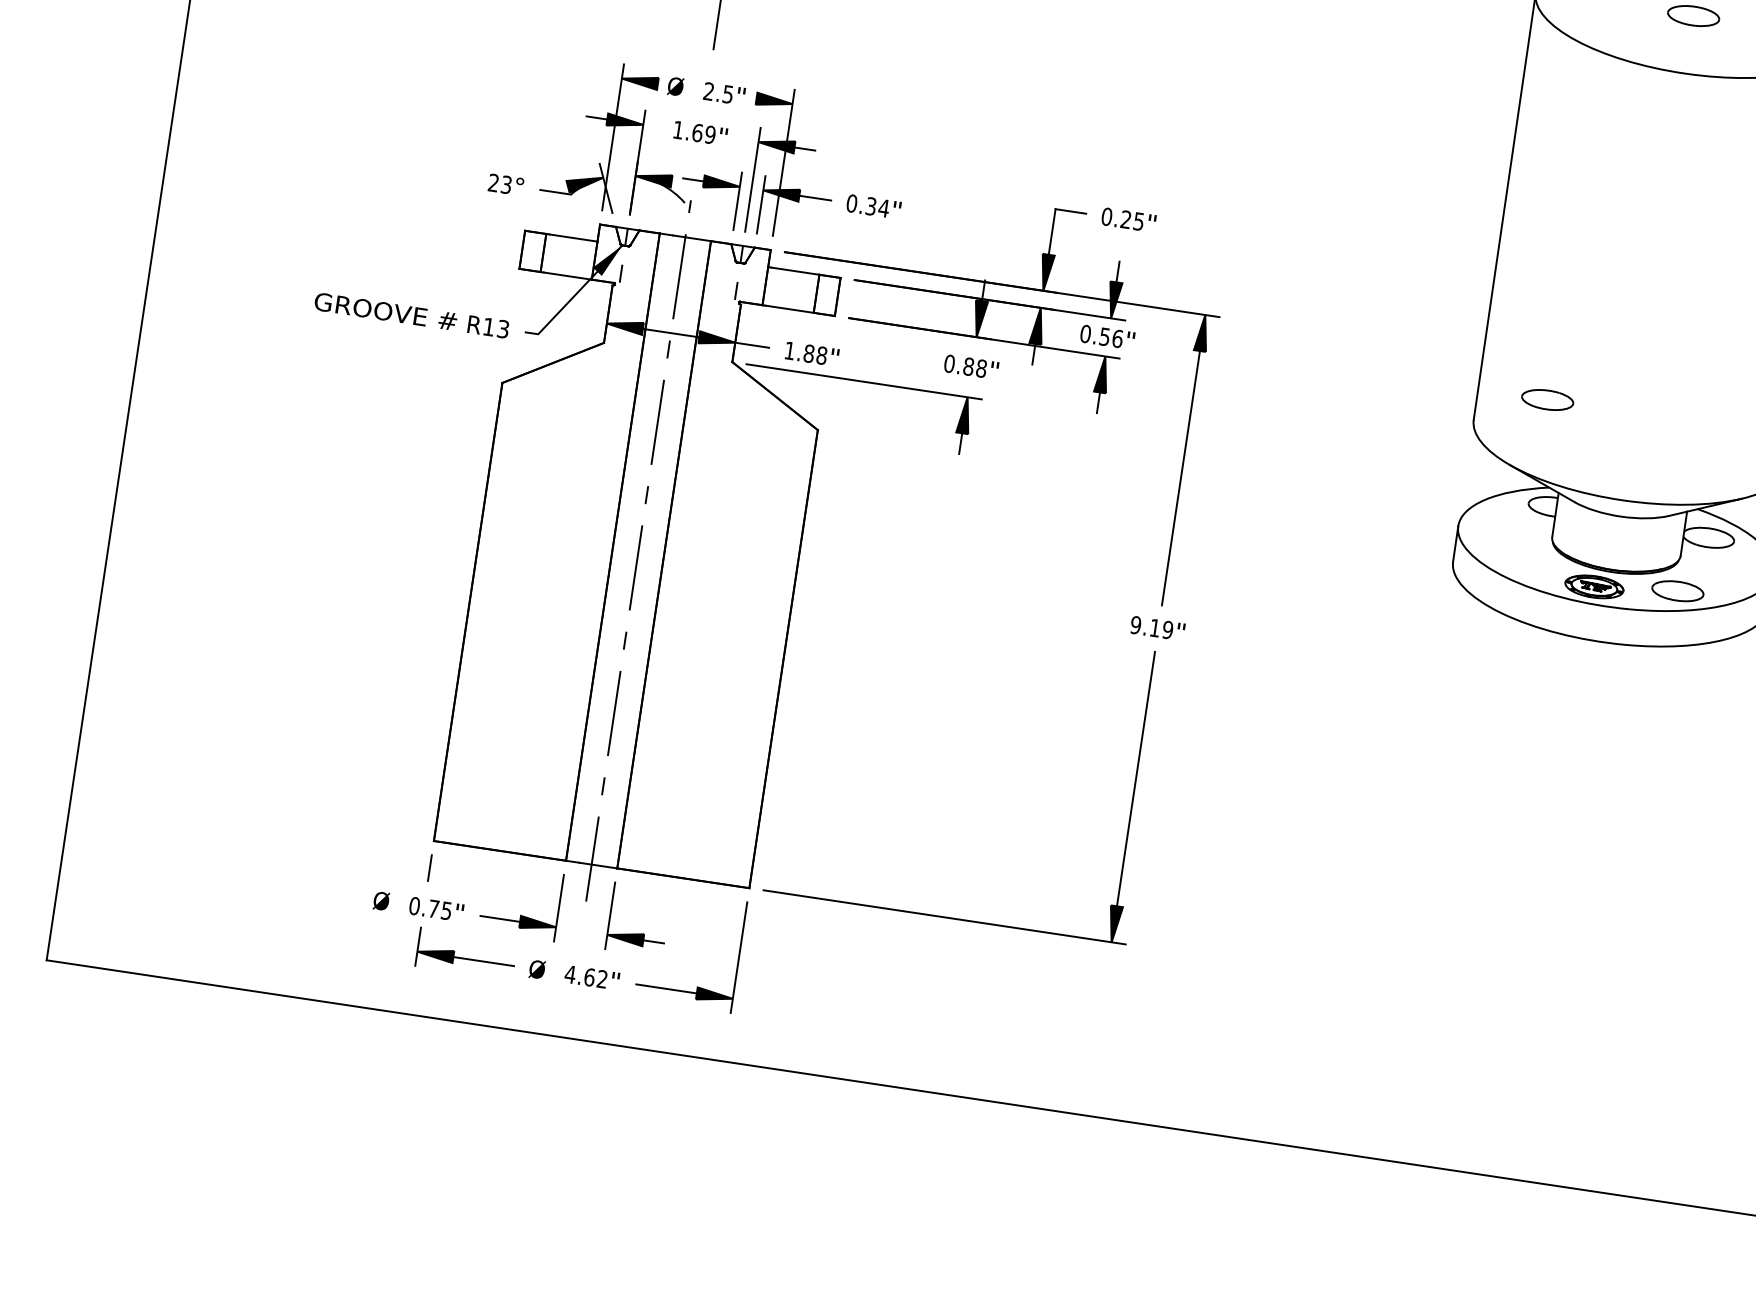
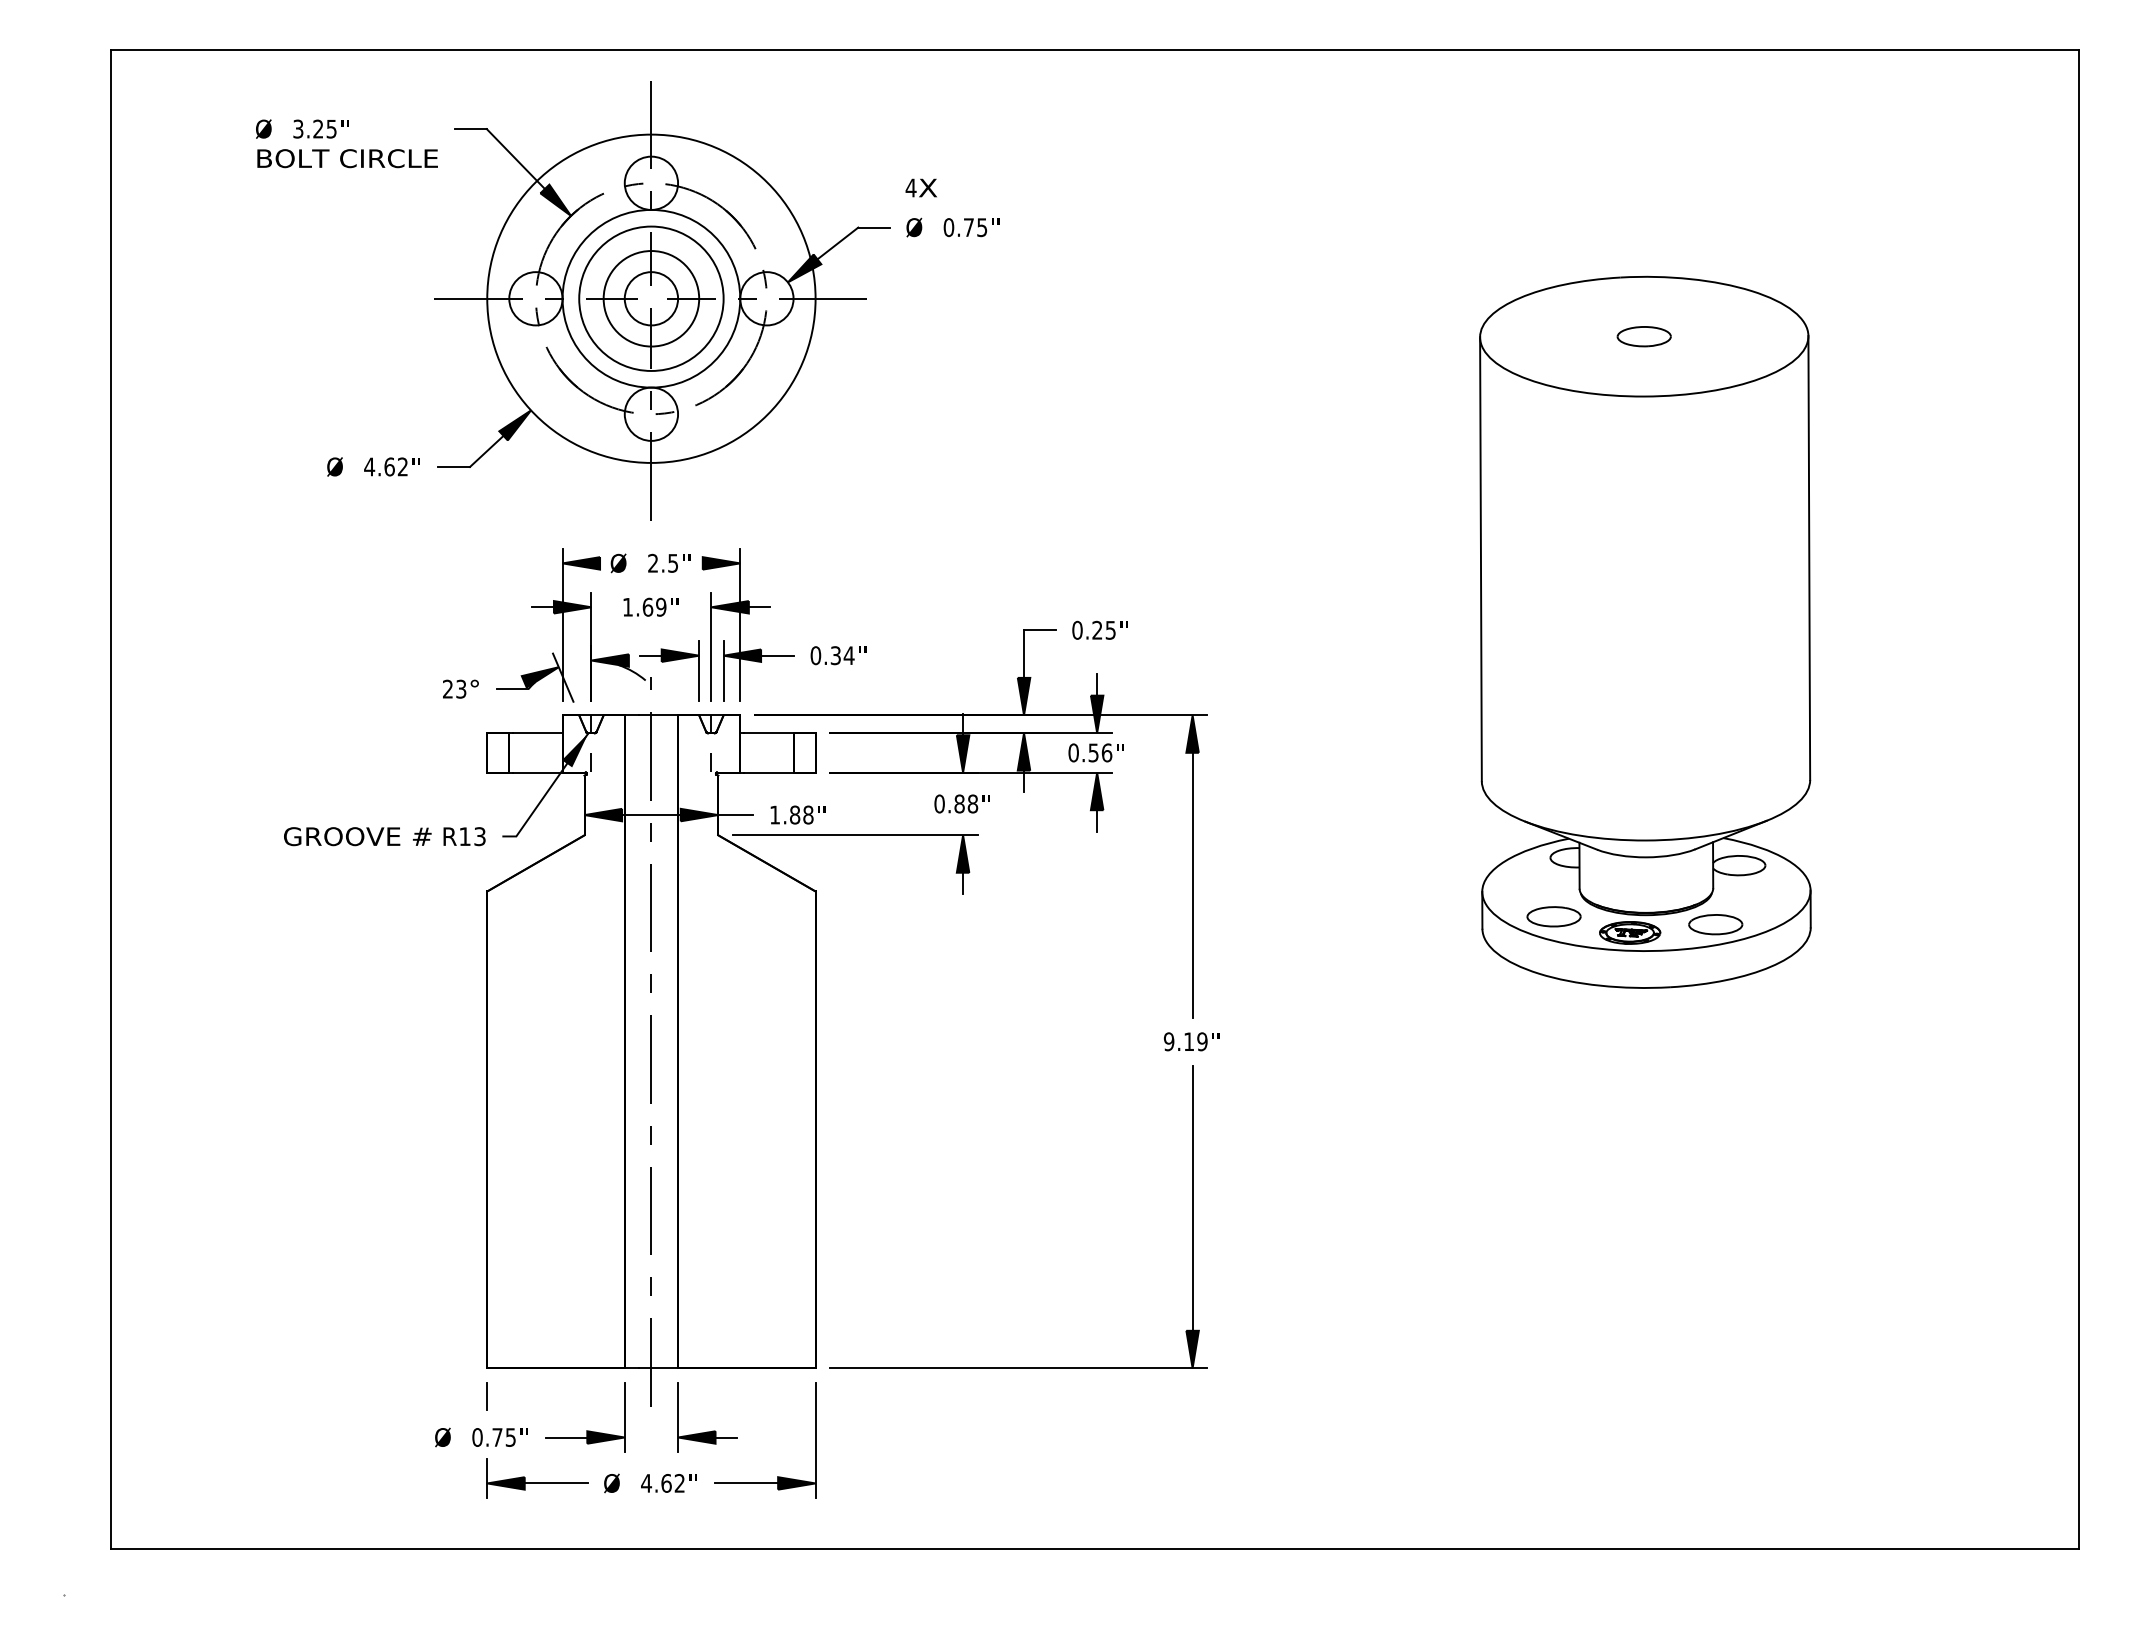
part: (1547, 399) -> (1553, 916), moved

